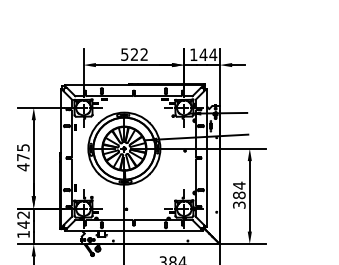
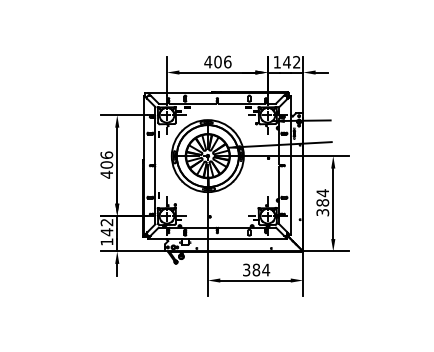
text: (134, 54) -> (217, 61), 522 -> 406
text: (213, 54) -> (296, 61), 144 -> 142
text: (23, 152) -> (106, 159), 475 -> 406

